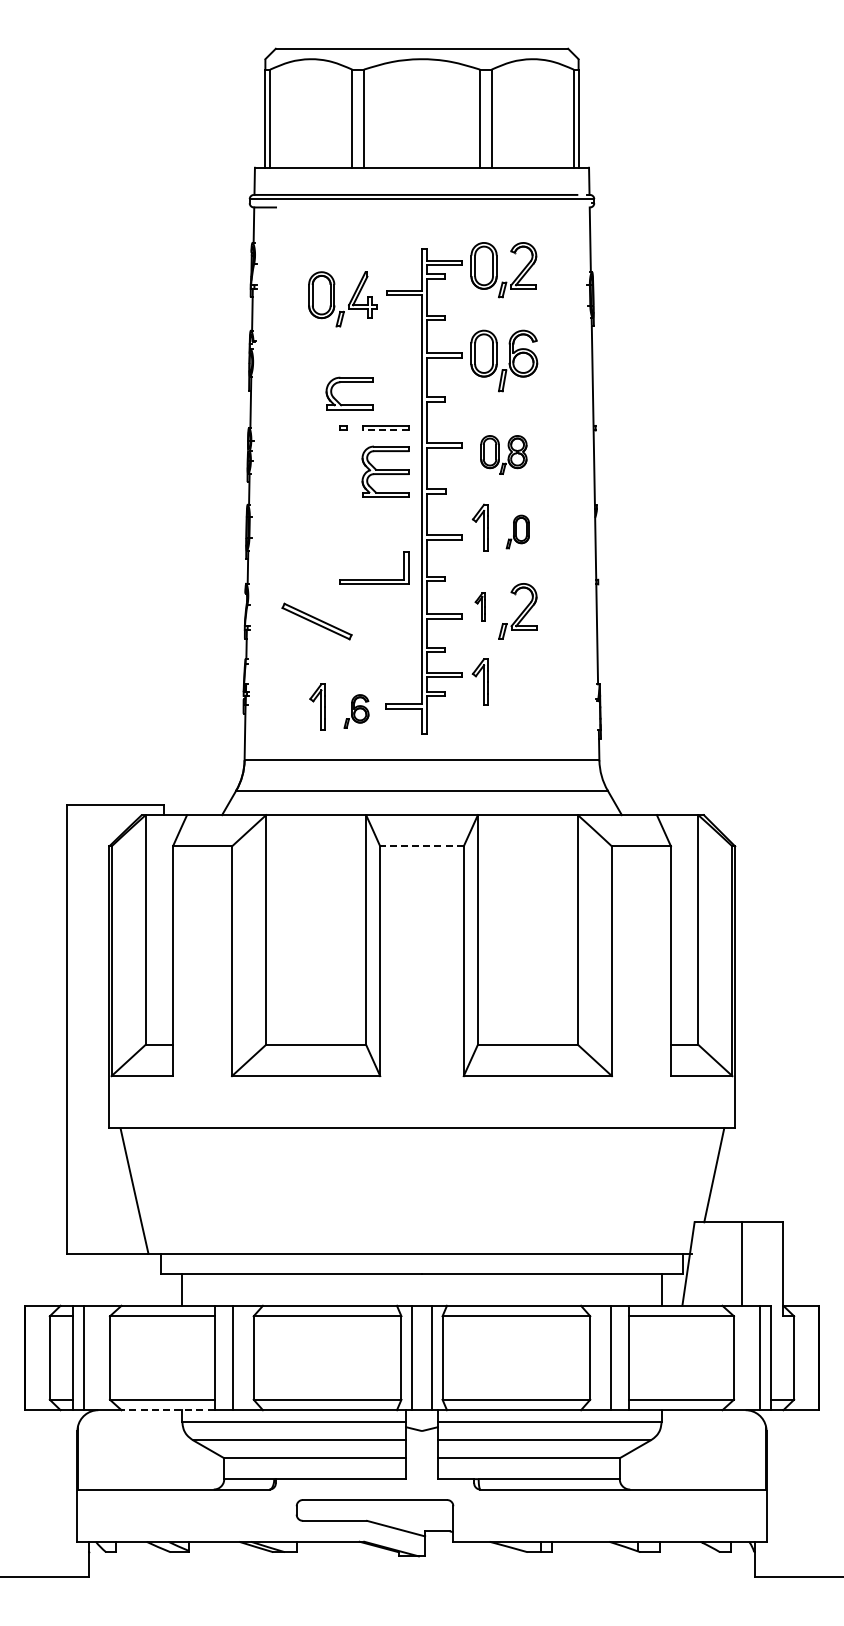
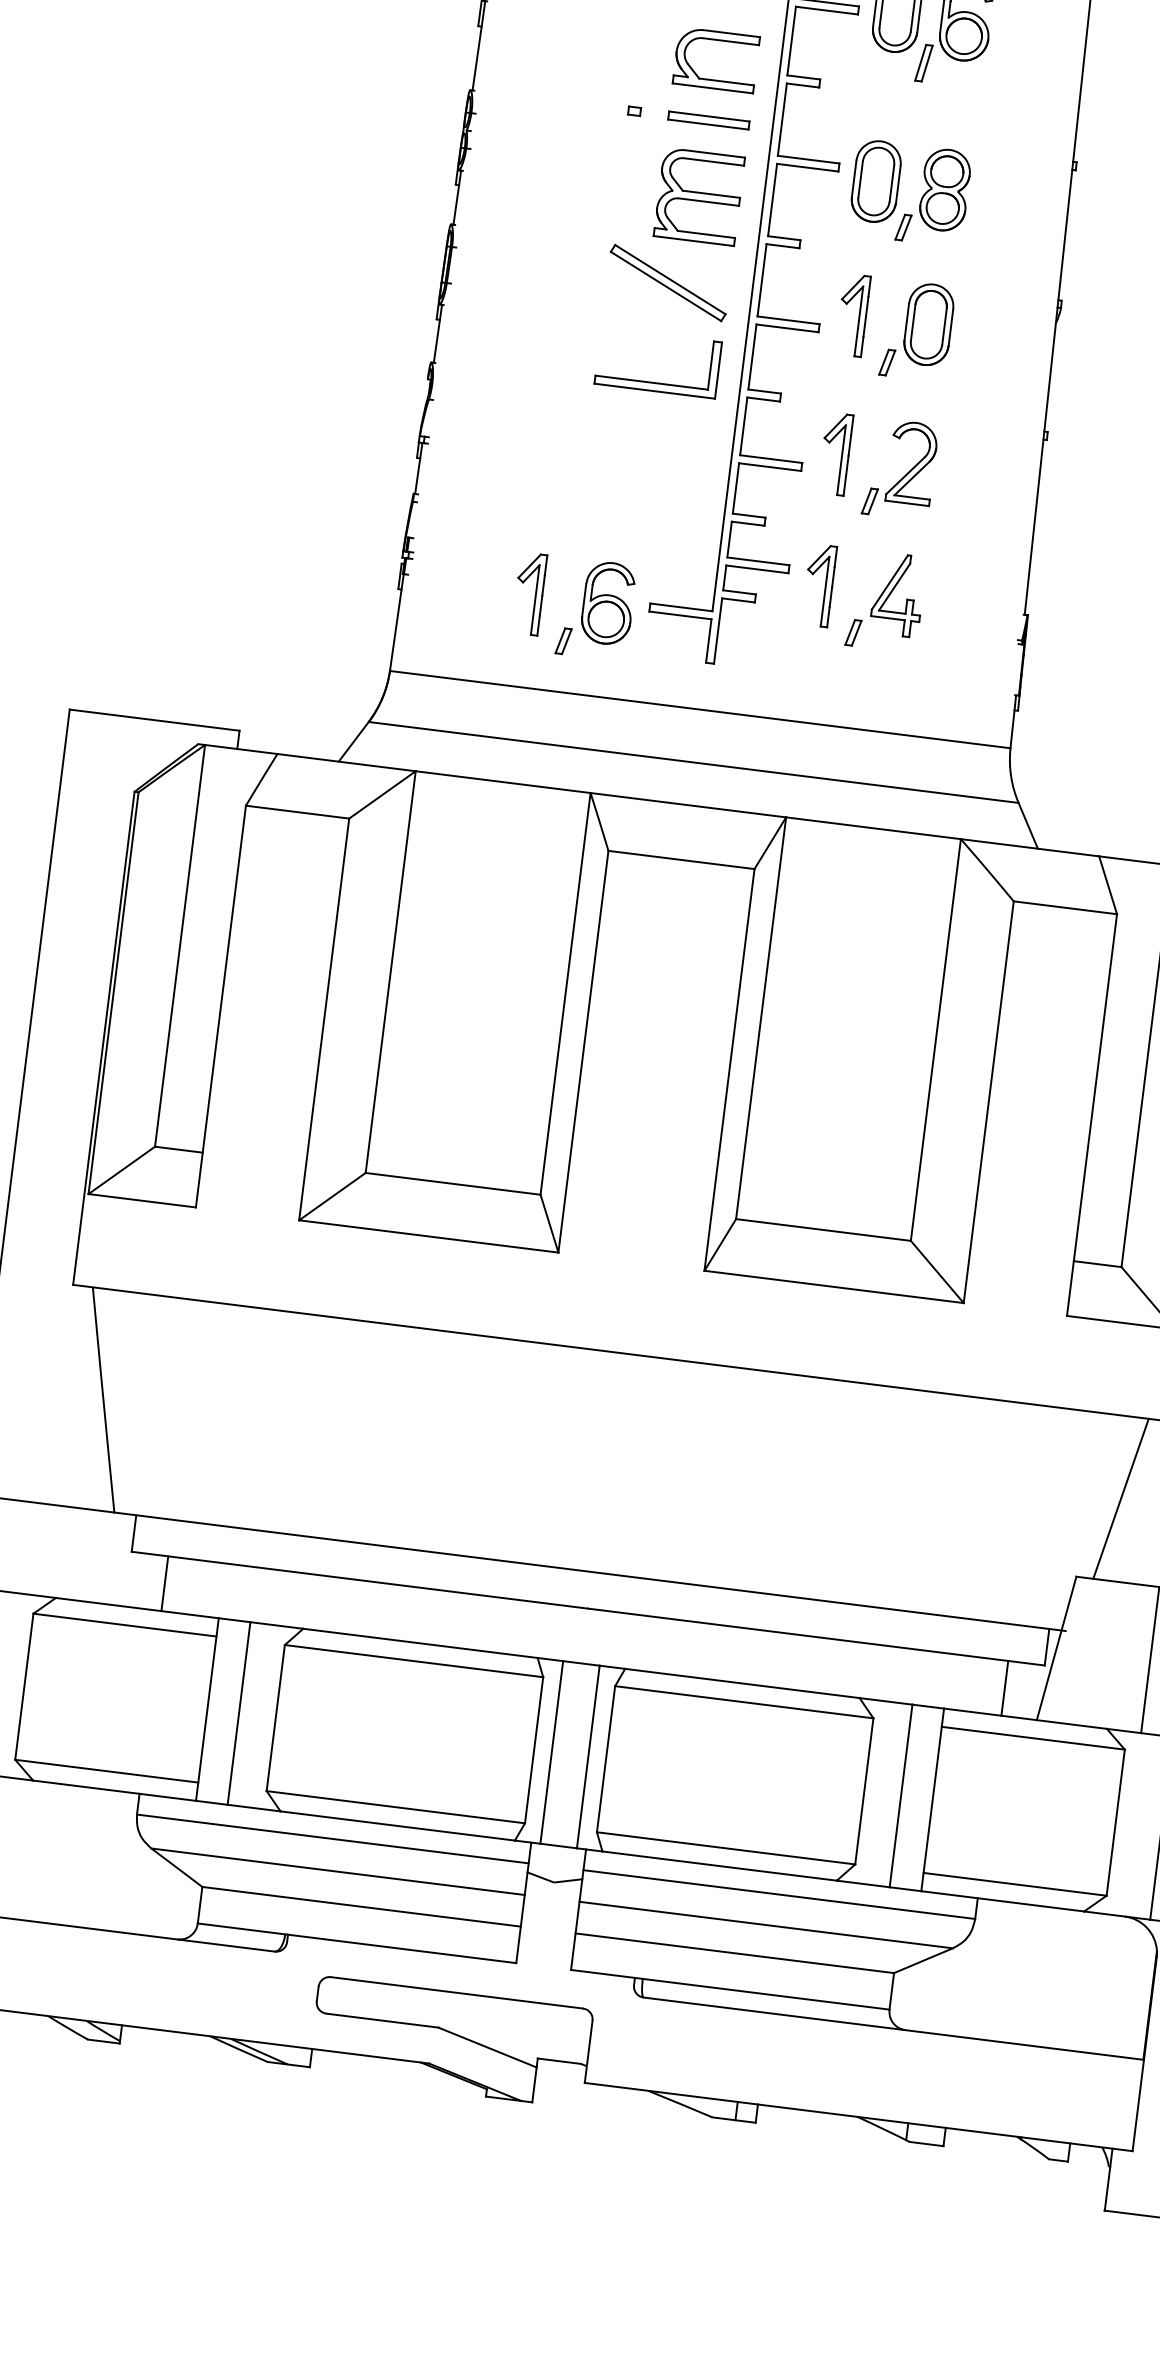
part: (349, 382) -> (718, 40), moved
line: (385, 430) -> (708, 124), dashed -> solid
part: (503, 454) -> (909, 192), size x1.43
part: (517, 531) -> (917, 329), size x1.67
part: (479, 606) -> (834, 452), size x1.67
part: (316, 621) -> (667, 282), moved
part: (518, 686) -> (885, 601), added
part: (356, 711) -> (596, 609), size x1.67
line: (421, 846) -> (680, 859), dashed -> solid
line: (168, 1410) -> (115, 1791), dashed -> solid

